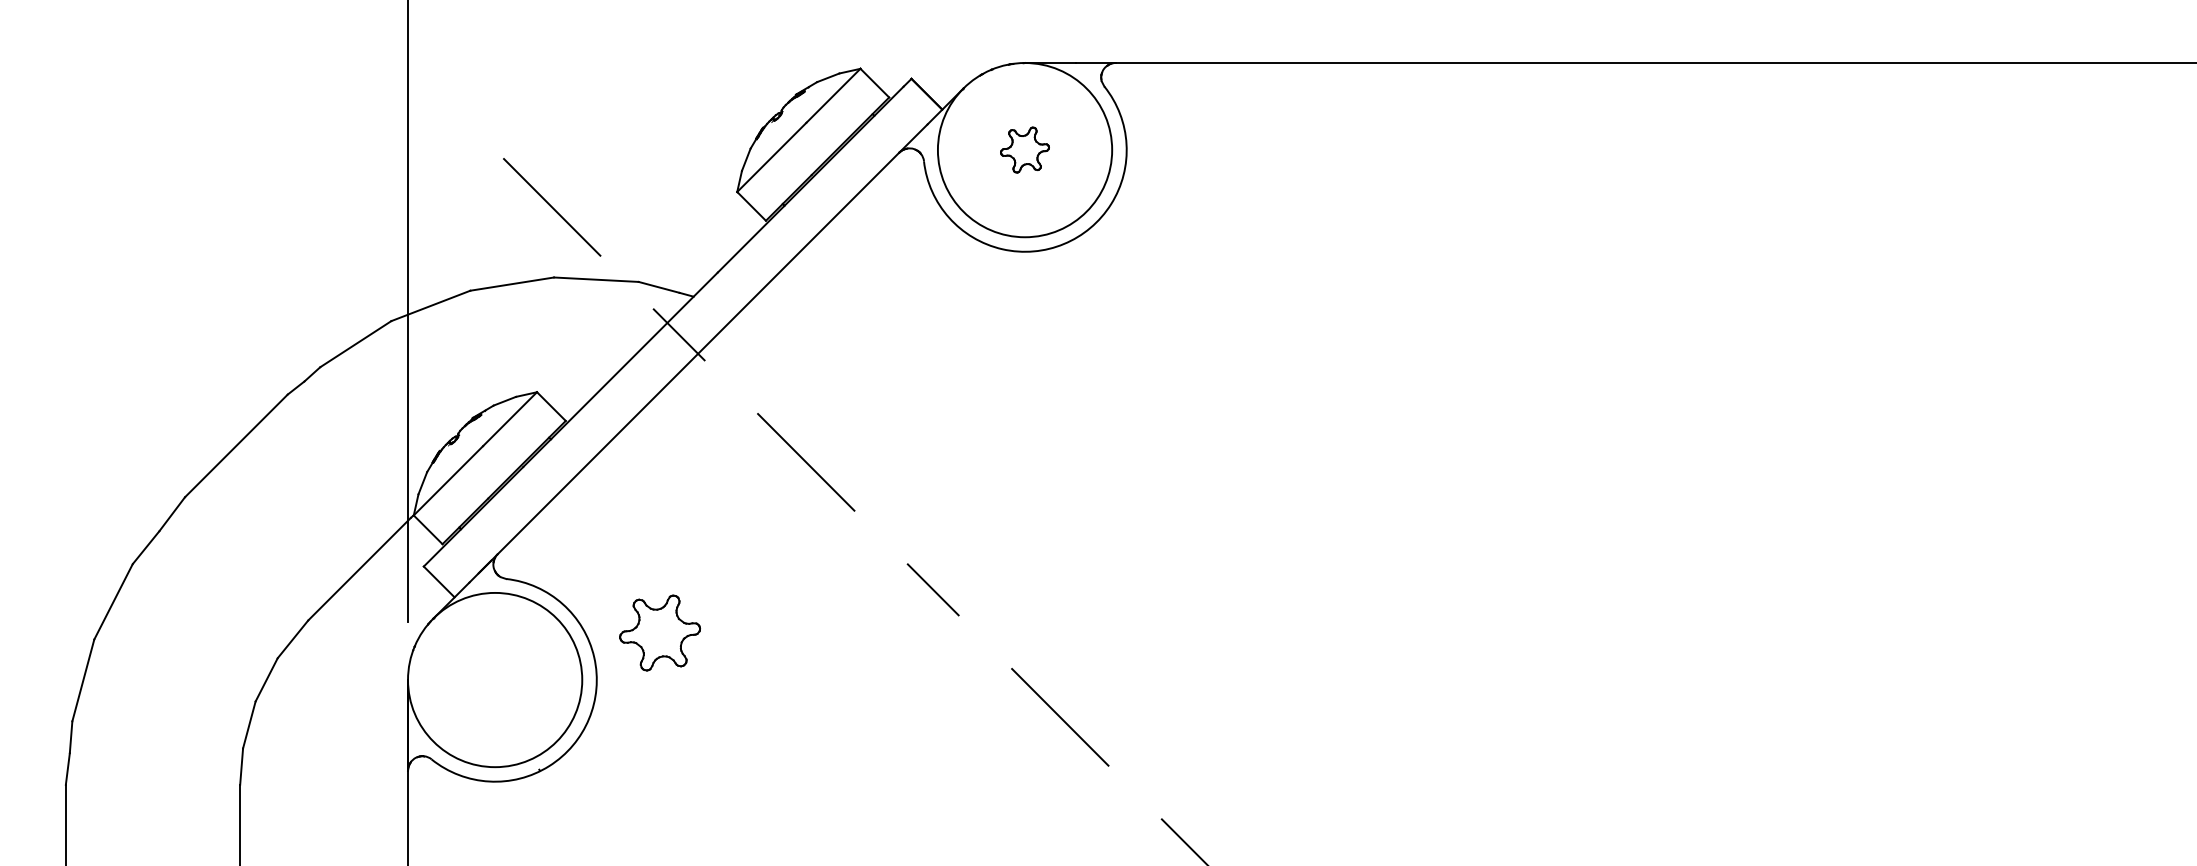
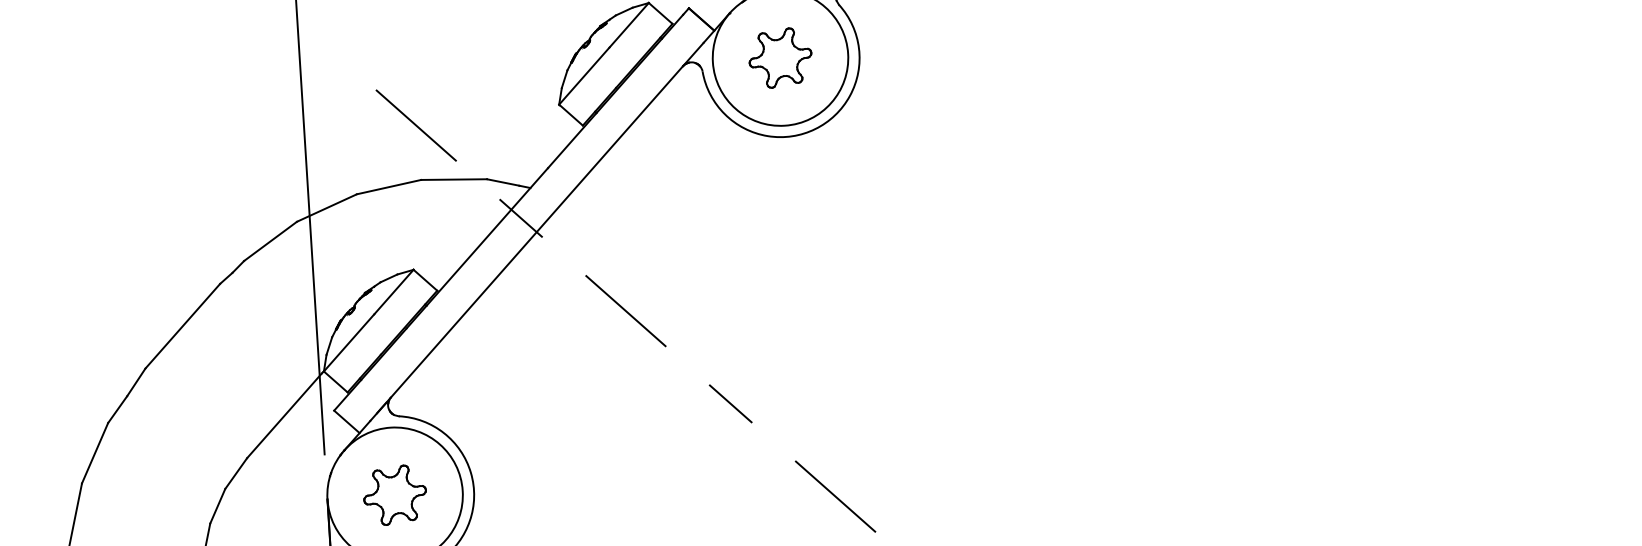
part: (1024, 149) -> (780, 57), size x1.67
part: (659, 632) -> (394, 494), moved

